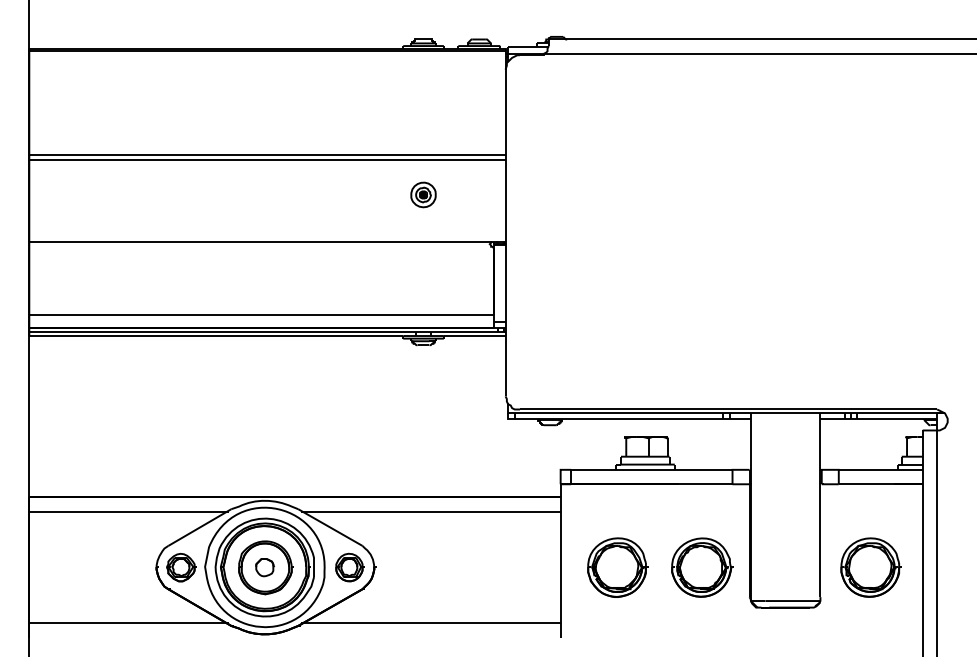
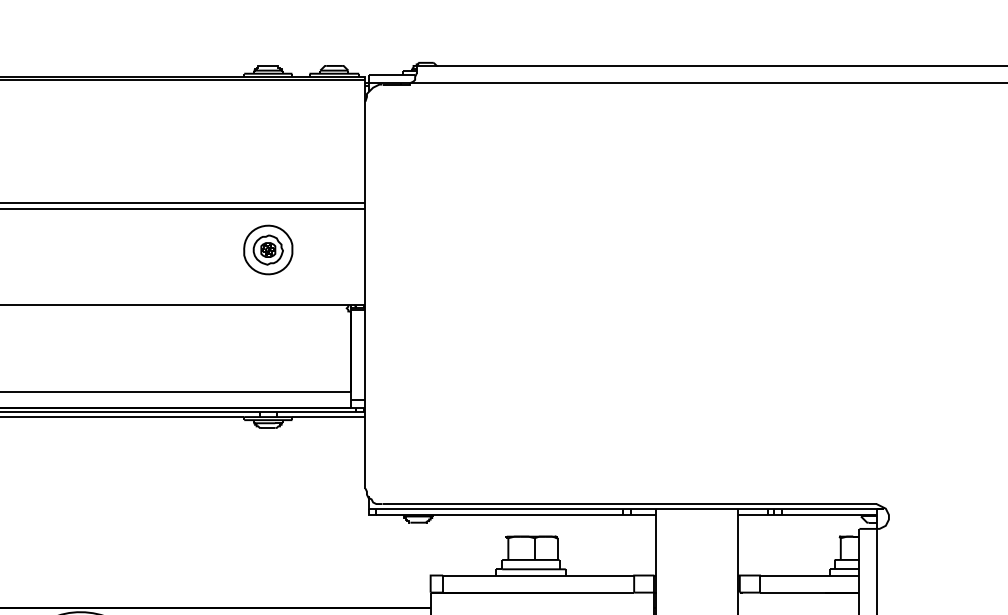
part: (423, 194) -> (268, 249), size x1.67

